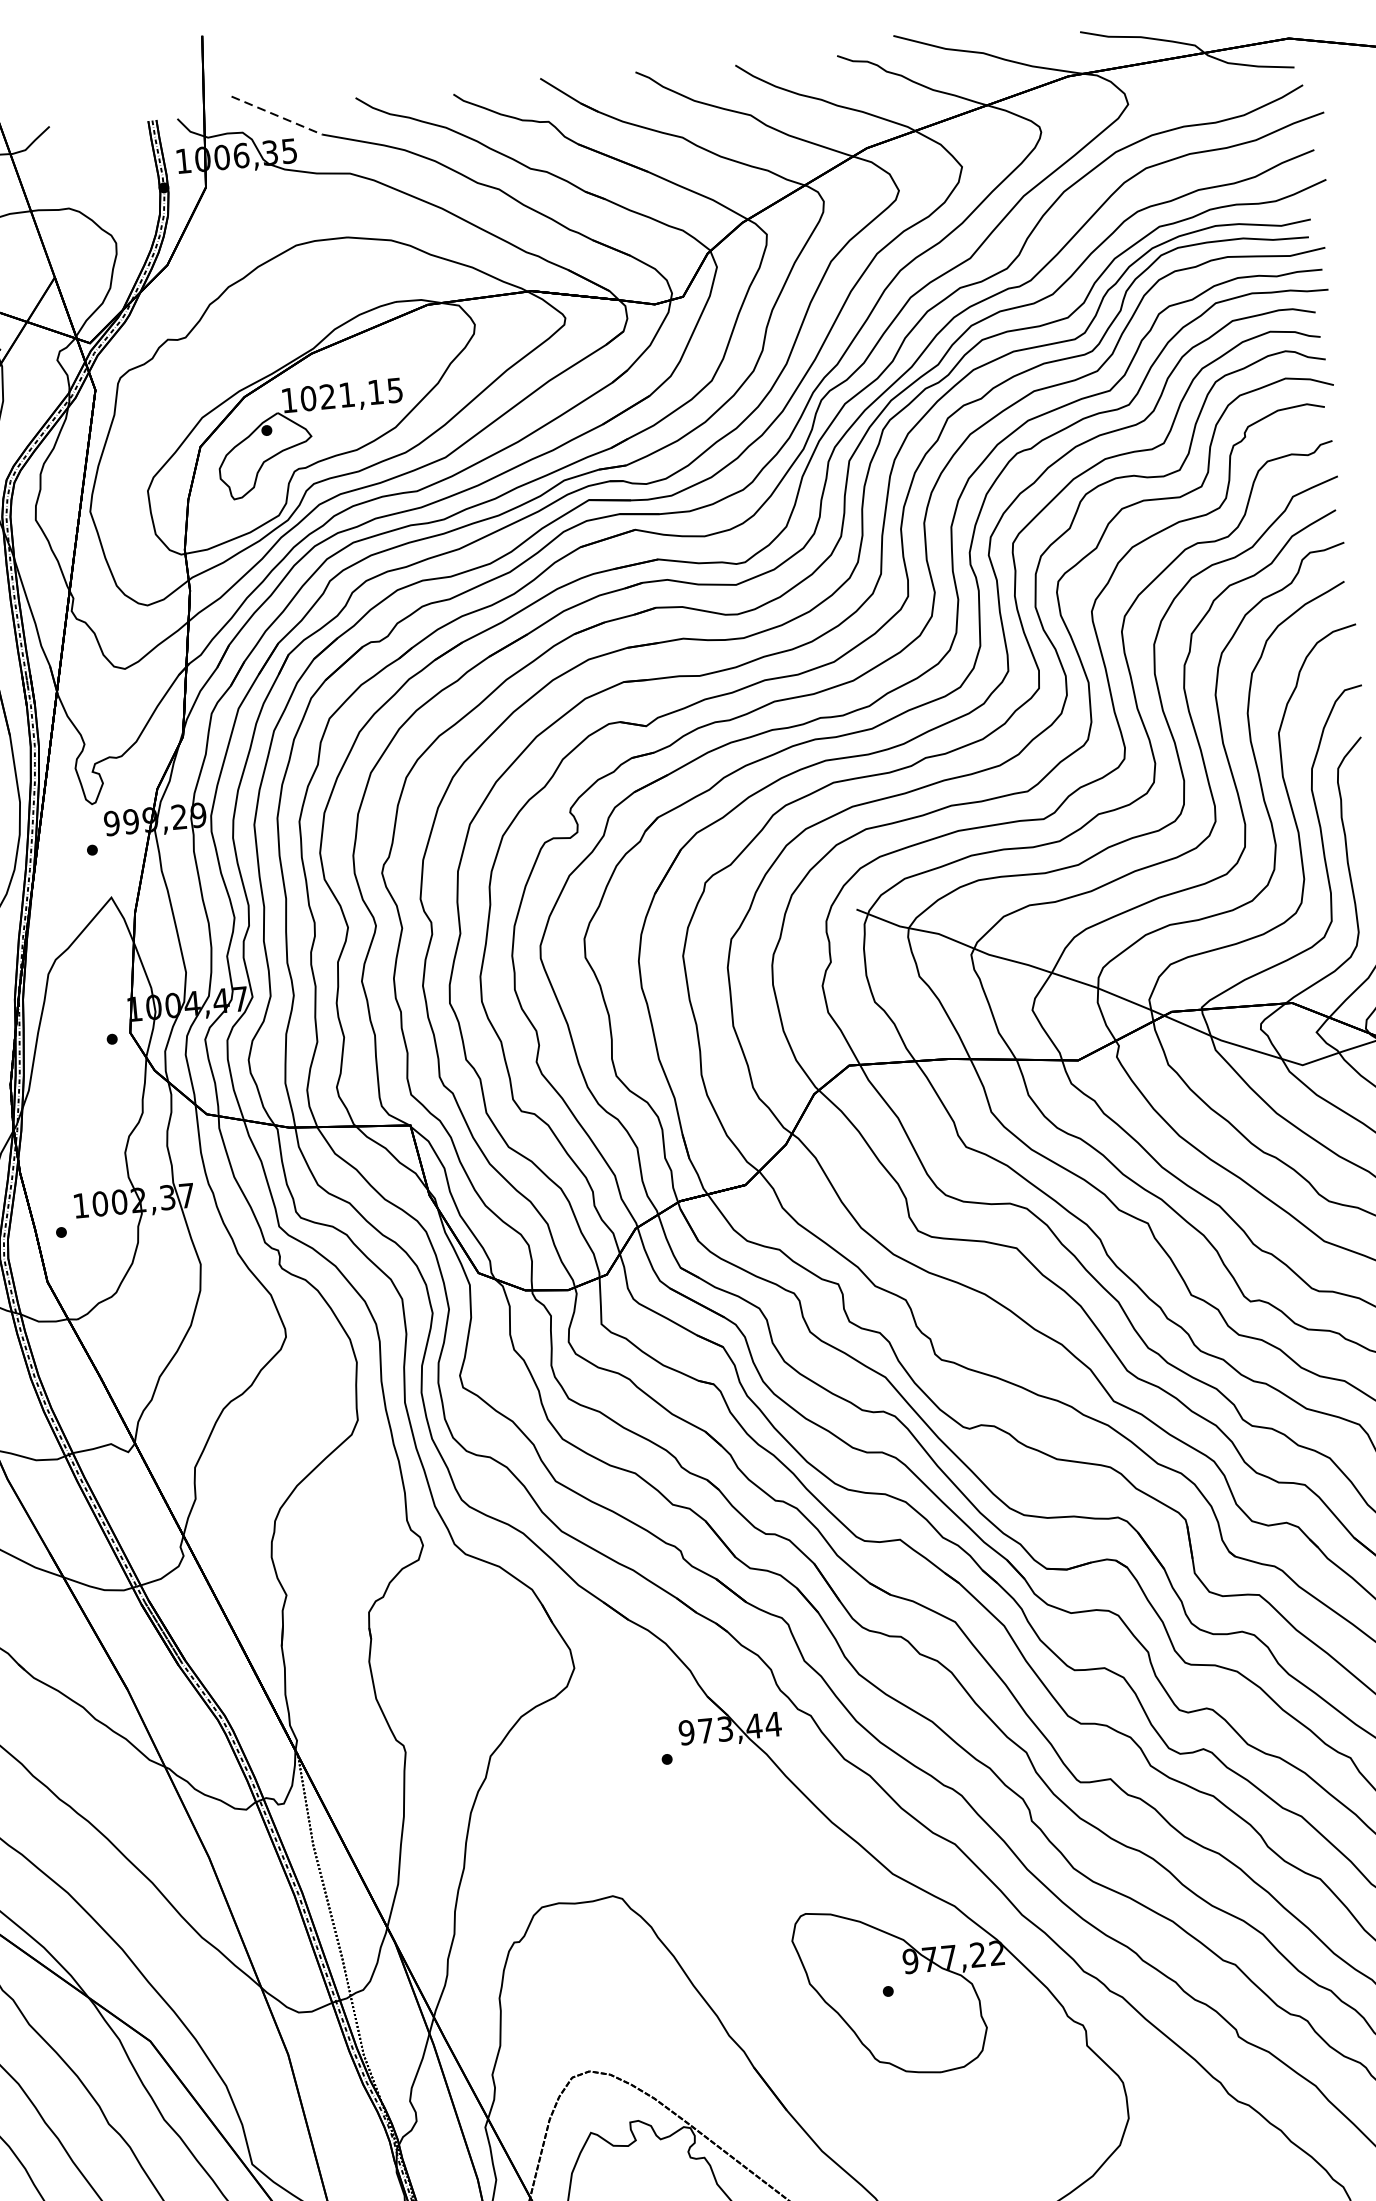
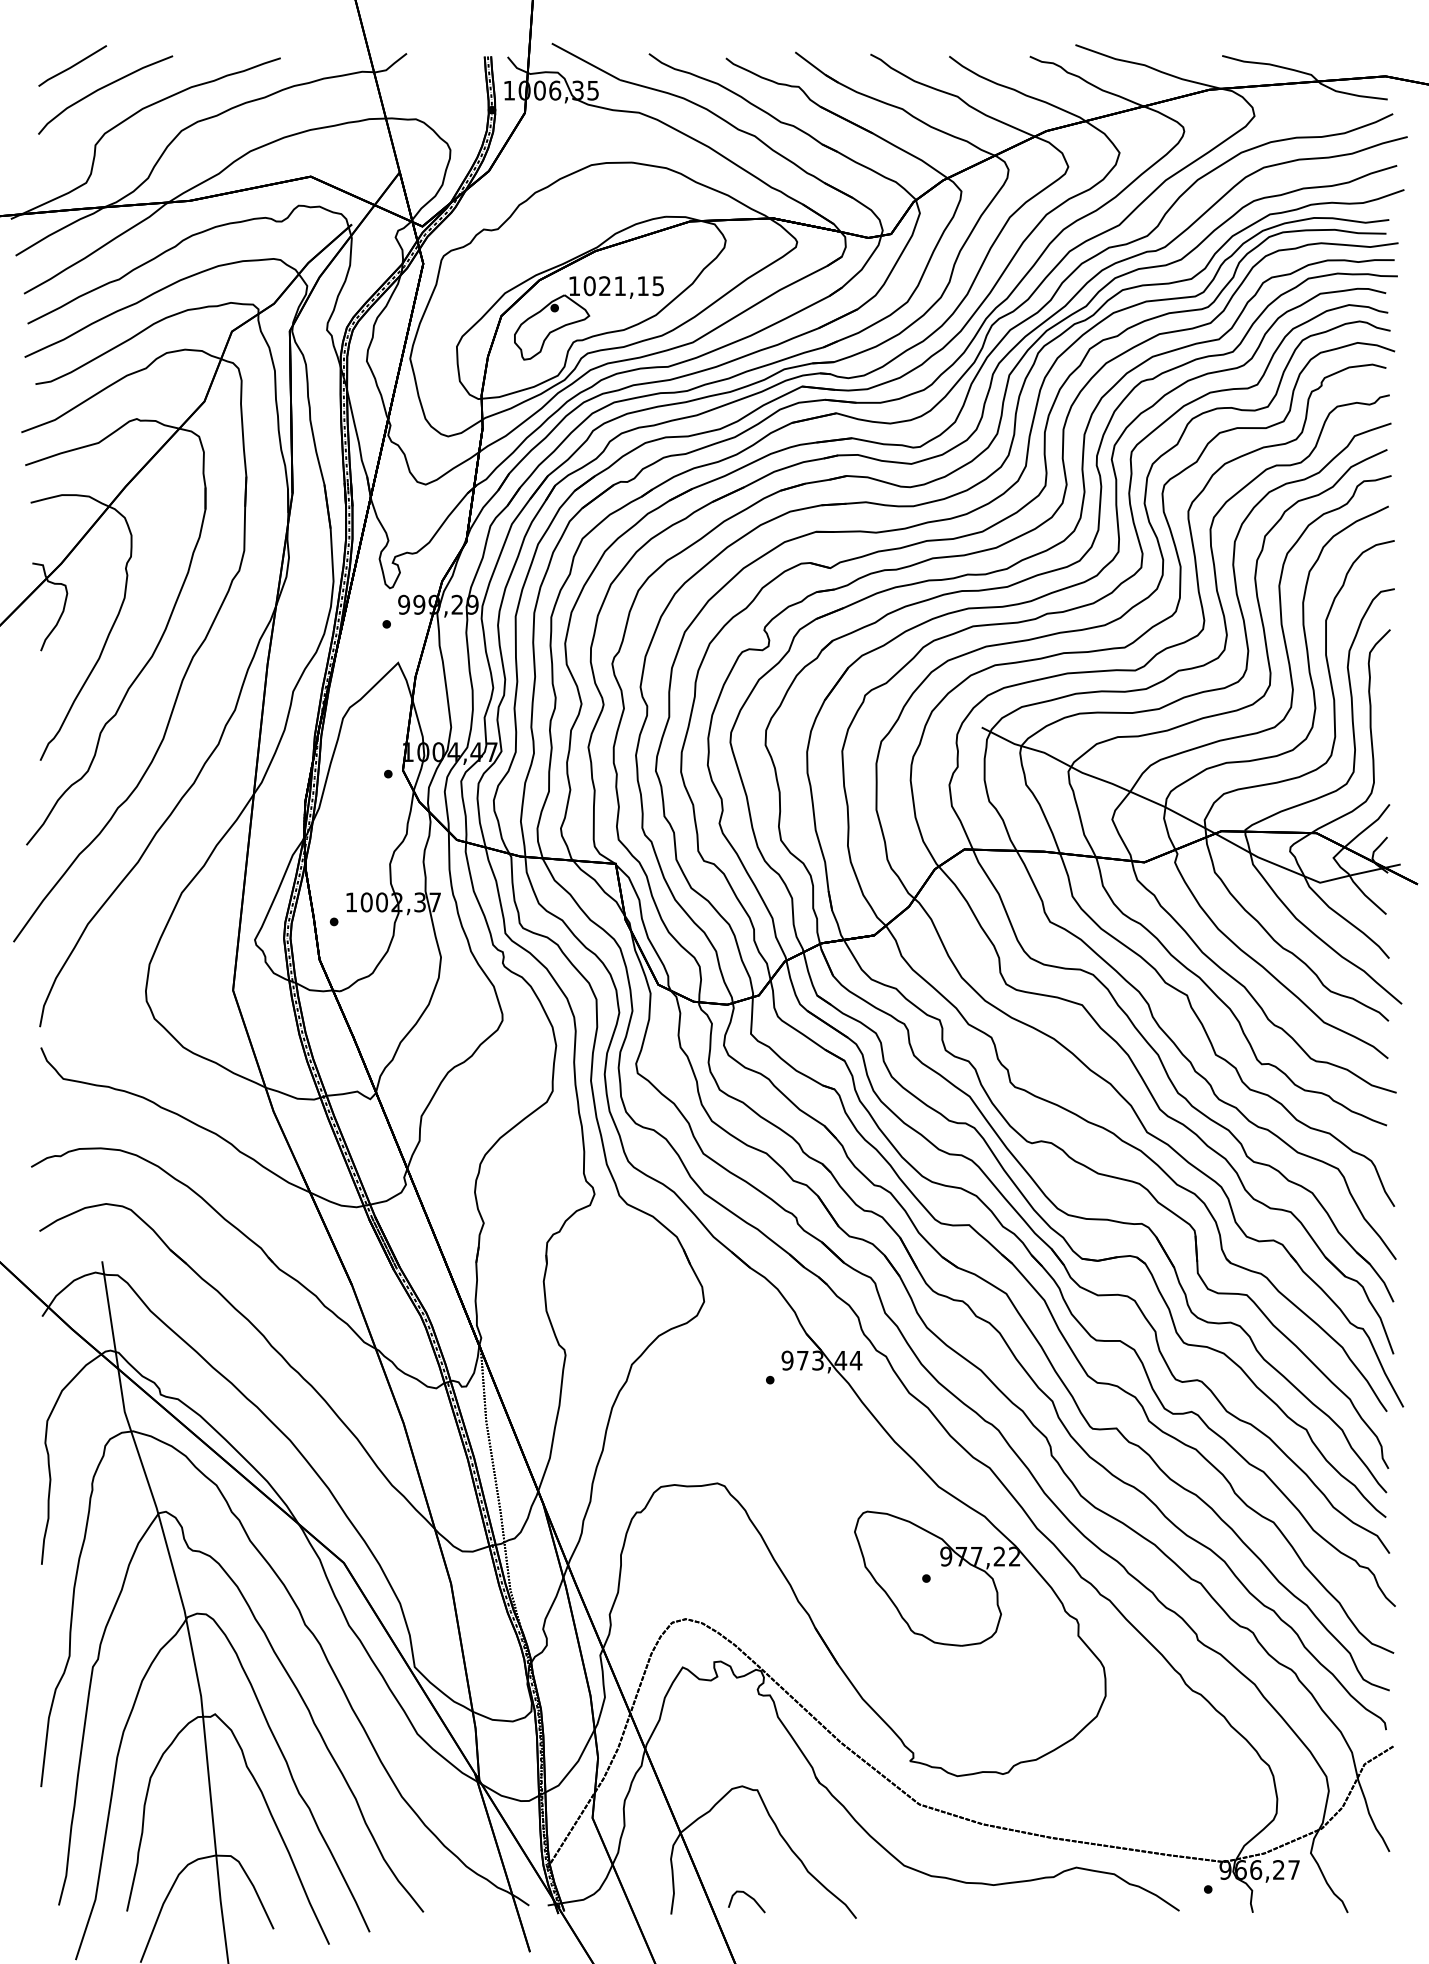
line: (276, 115) -> (585, 61), dashed -> solid

